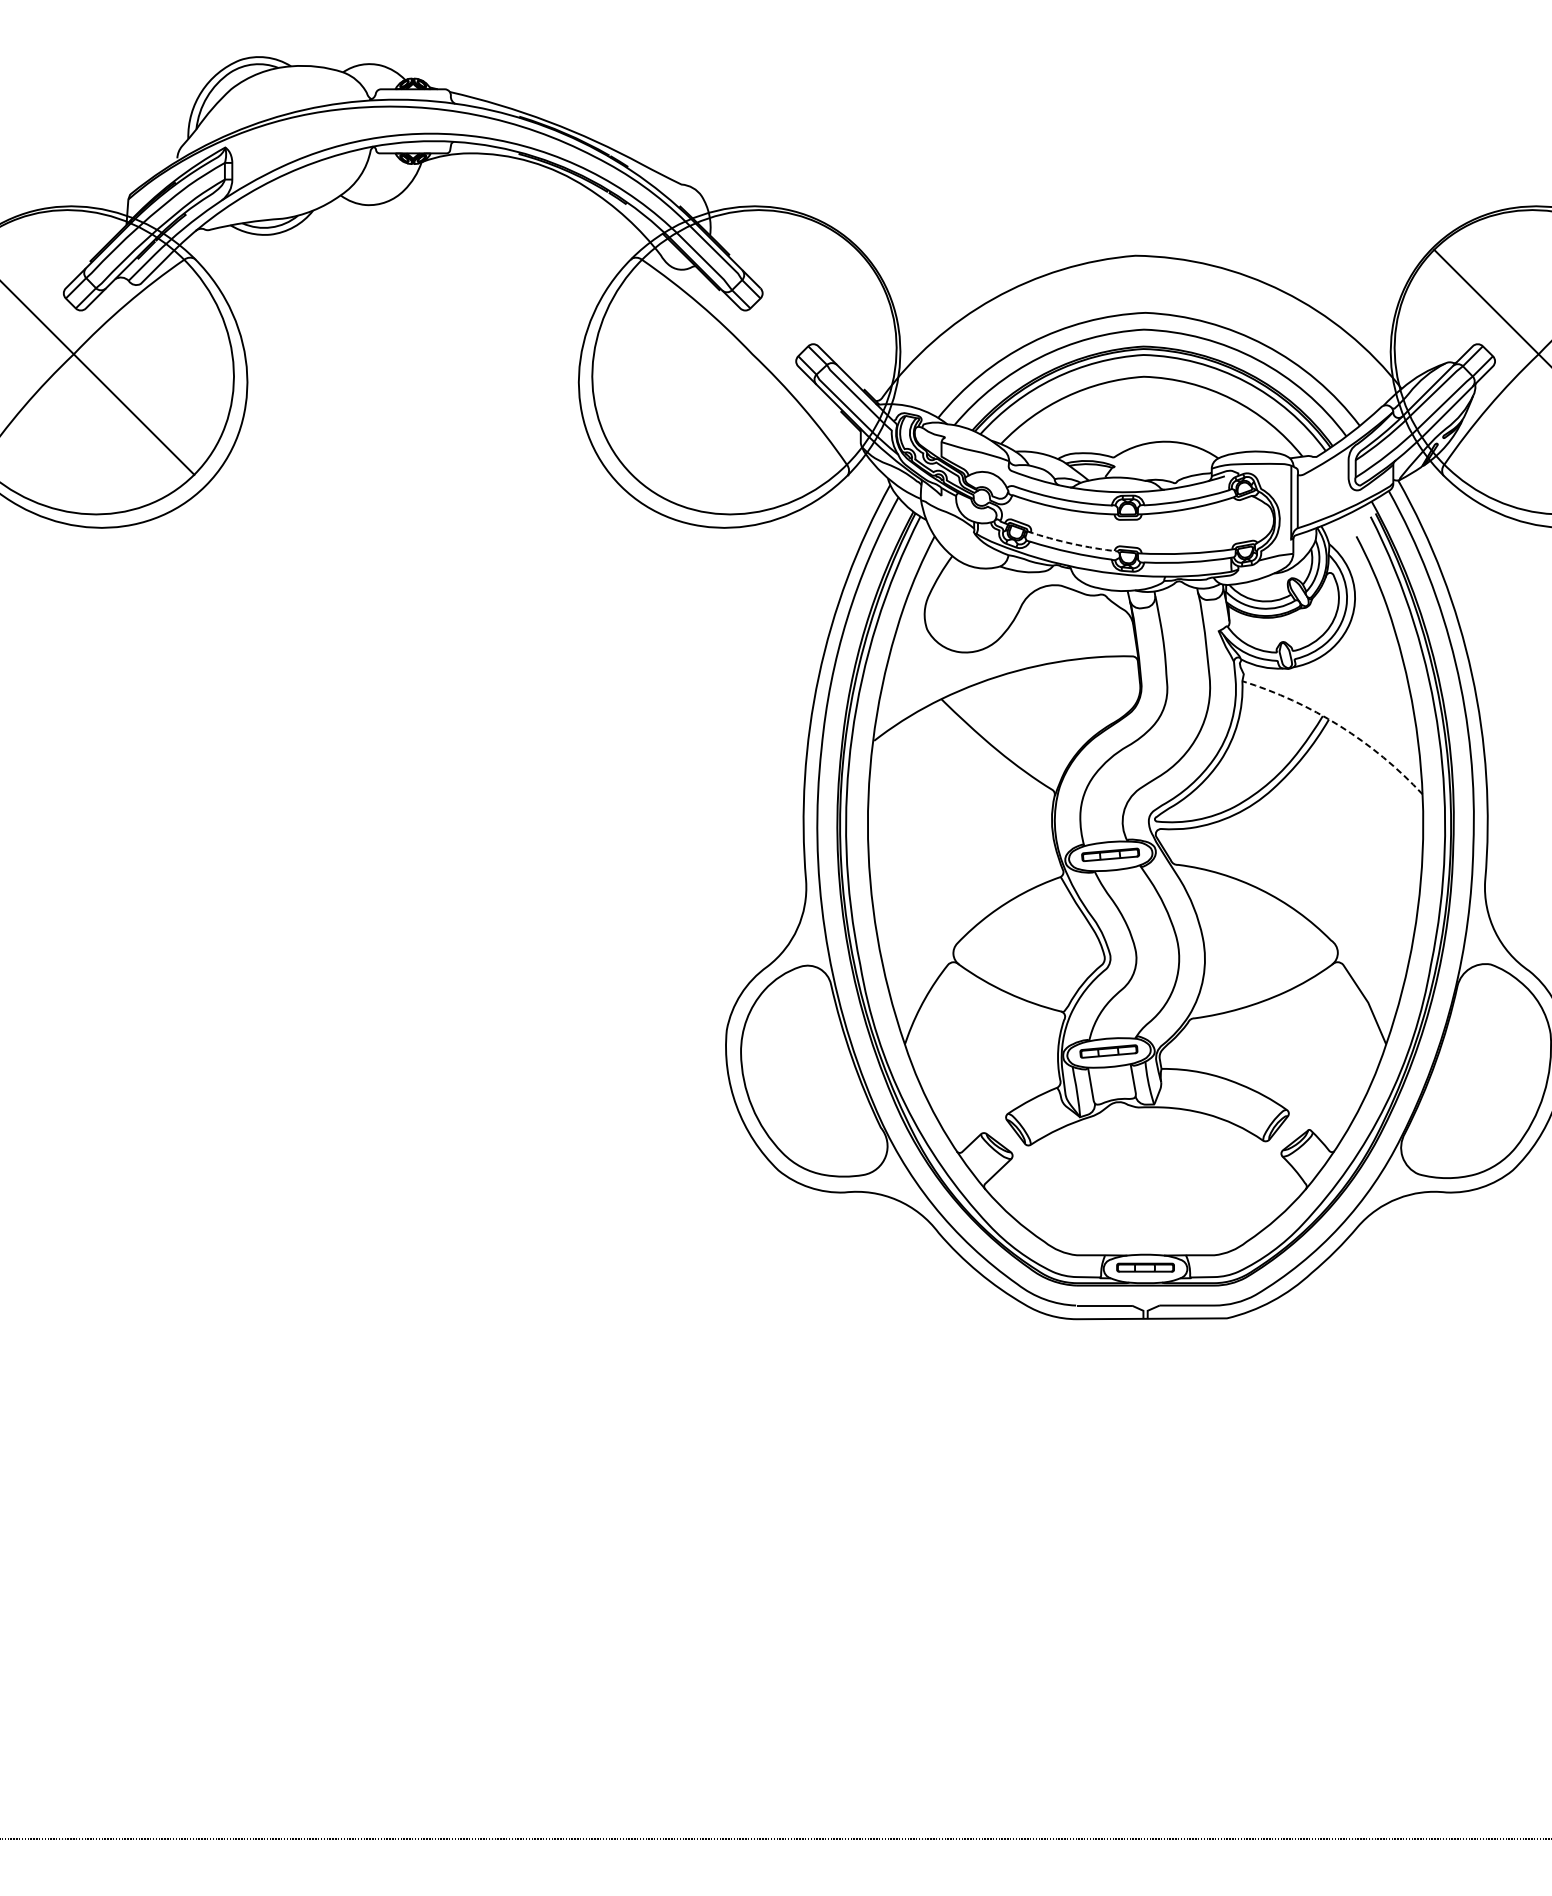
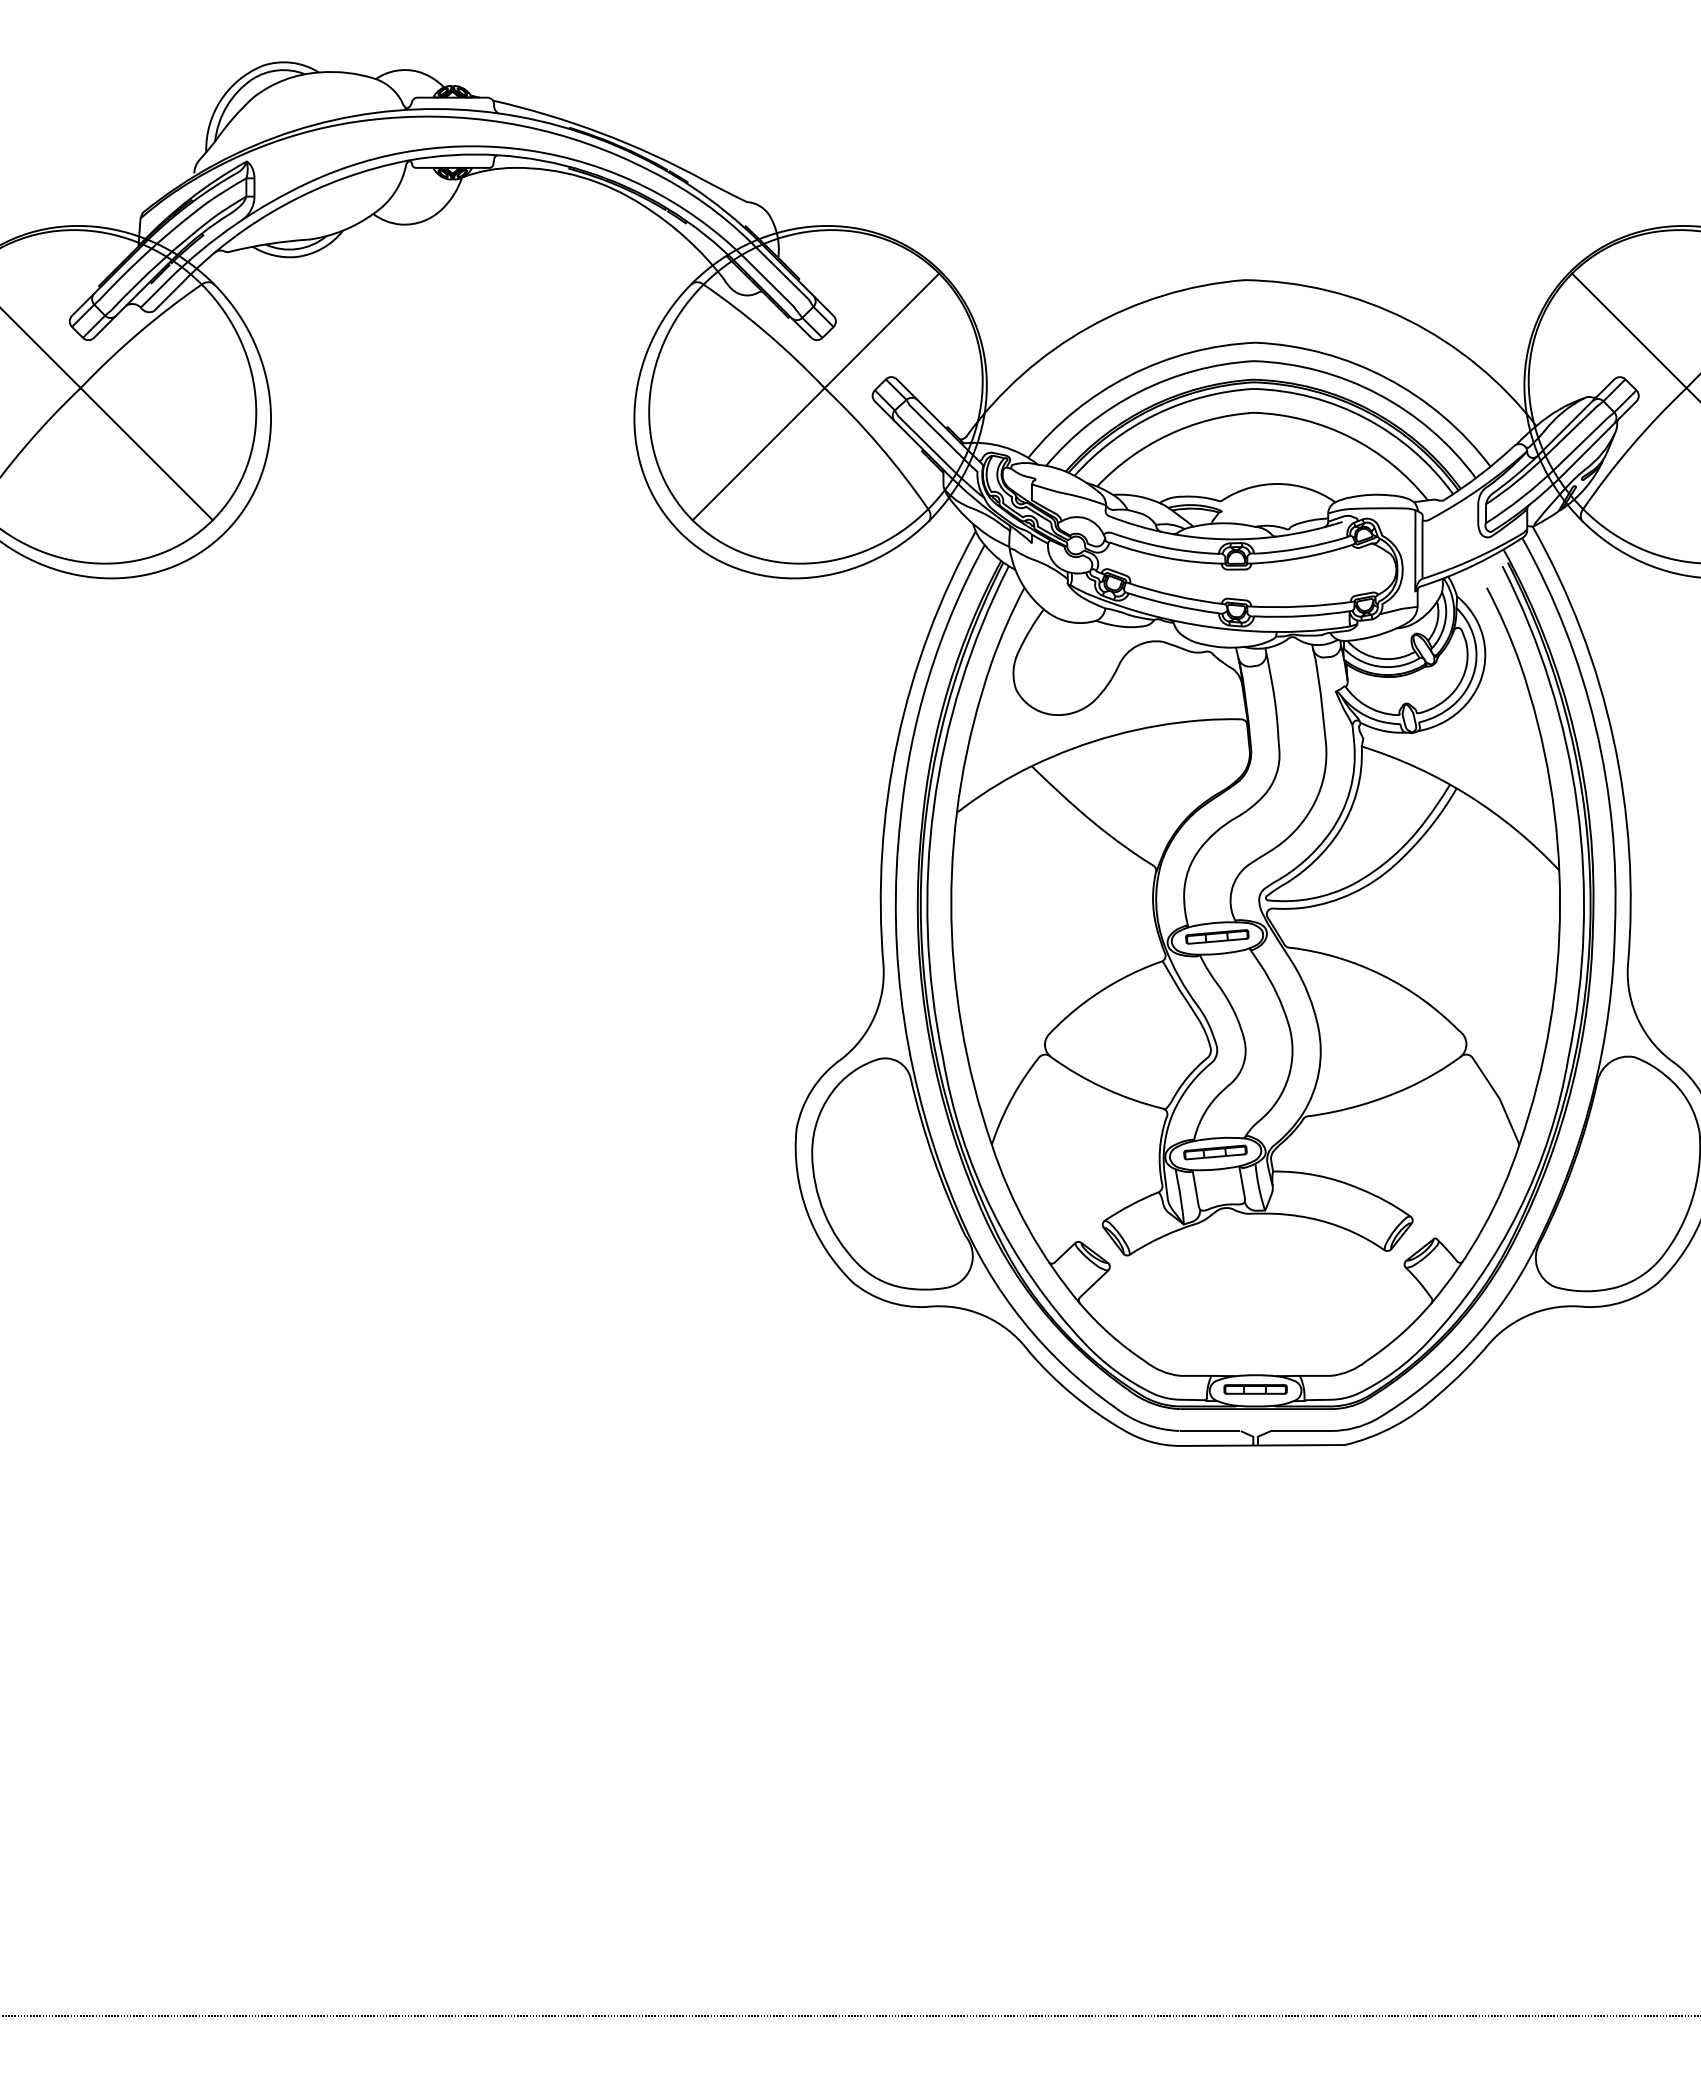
line: (744, 361) -> (815, 396), added
line: (1072, 543) -> (1175, 595), dashed -> solid
line: (1339, 725) -> (1468, 795), dashed -> solid

